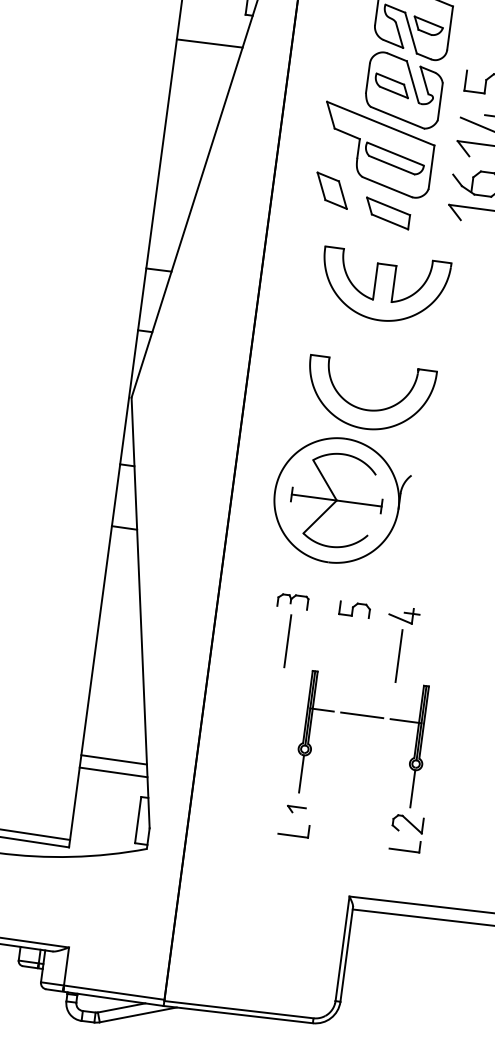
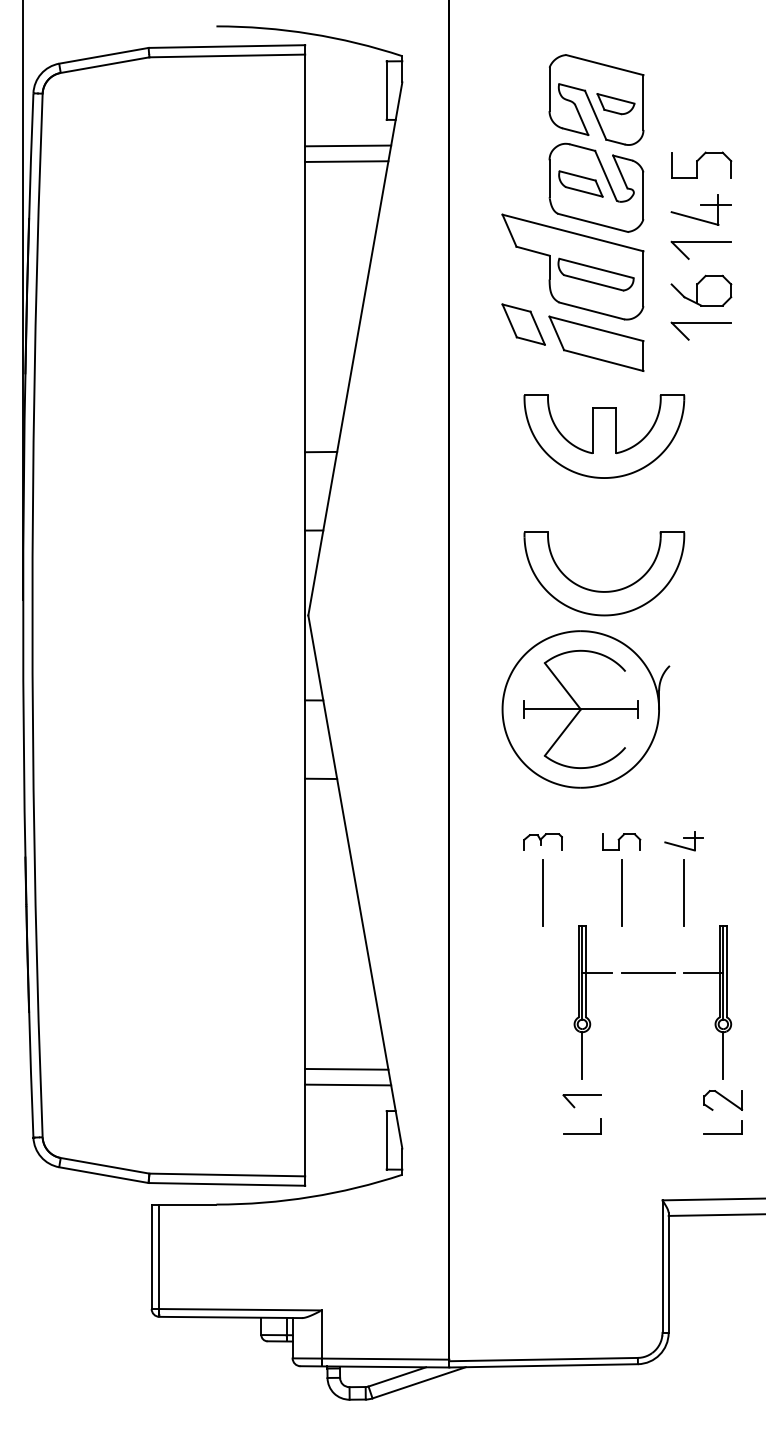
line: (212, 30) -> (348, 145), added
part: (387, 213) -> (596, 343), size x1.67
line: (349, 649) -> (621, 892), added
part: (296, 809) -> (581, 1101), size x1.67

